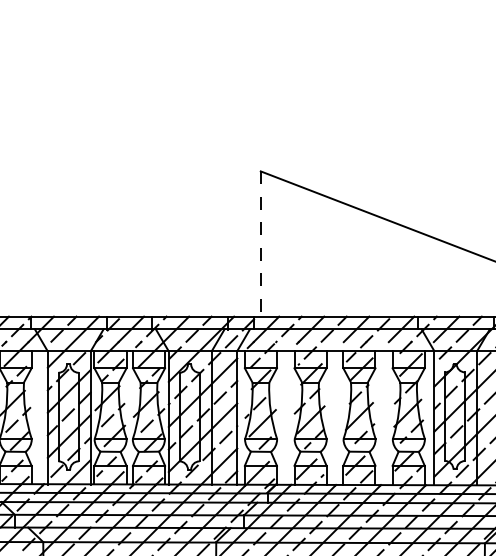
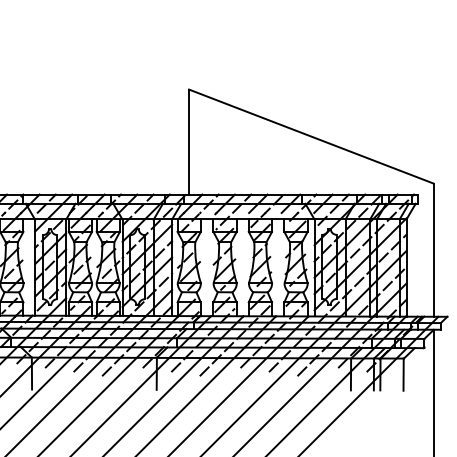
line: (261, 244) -> (189, 142), dashed -> solid

